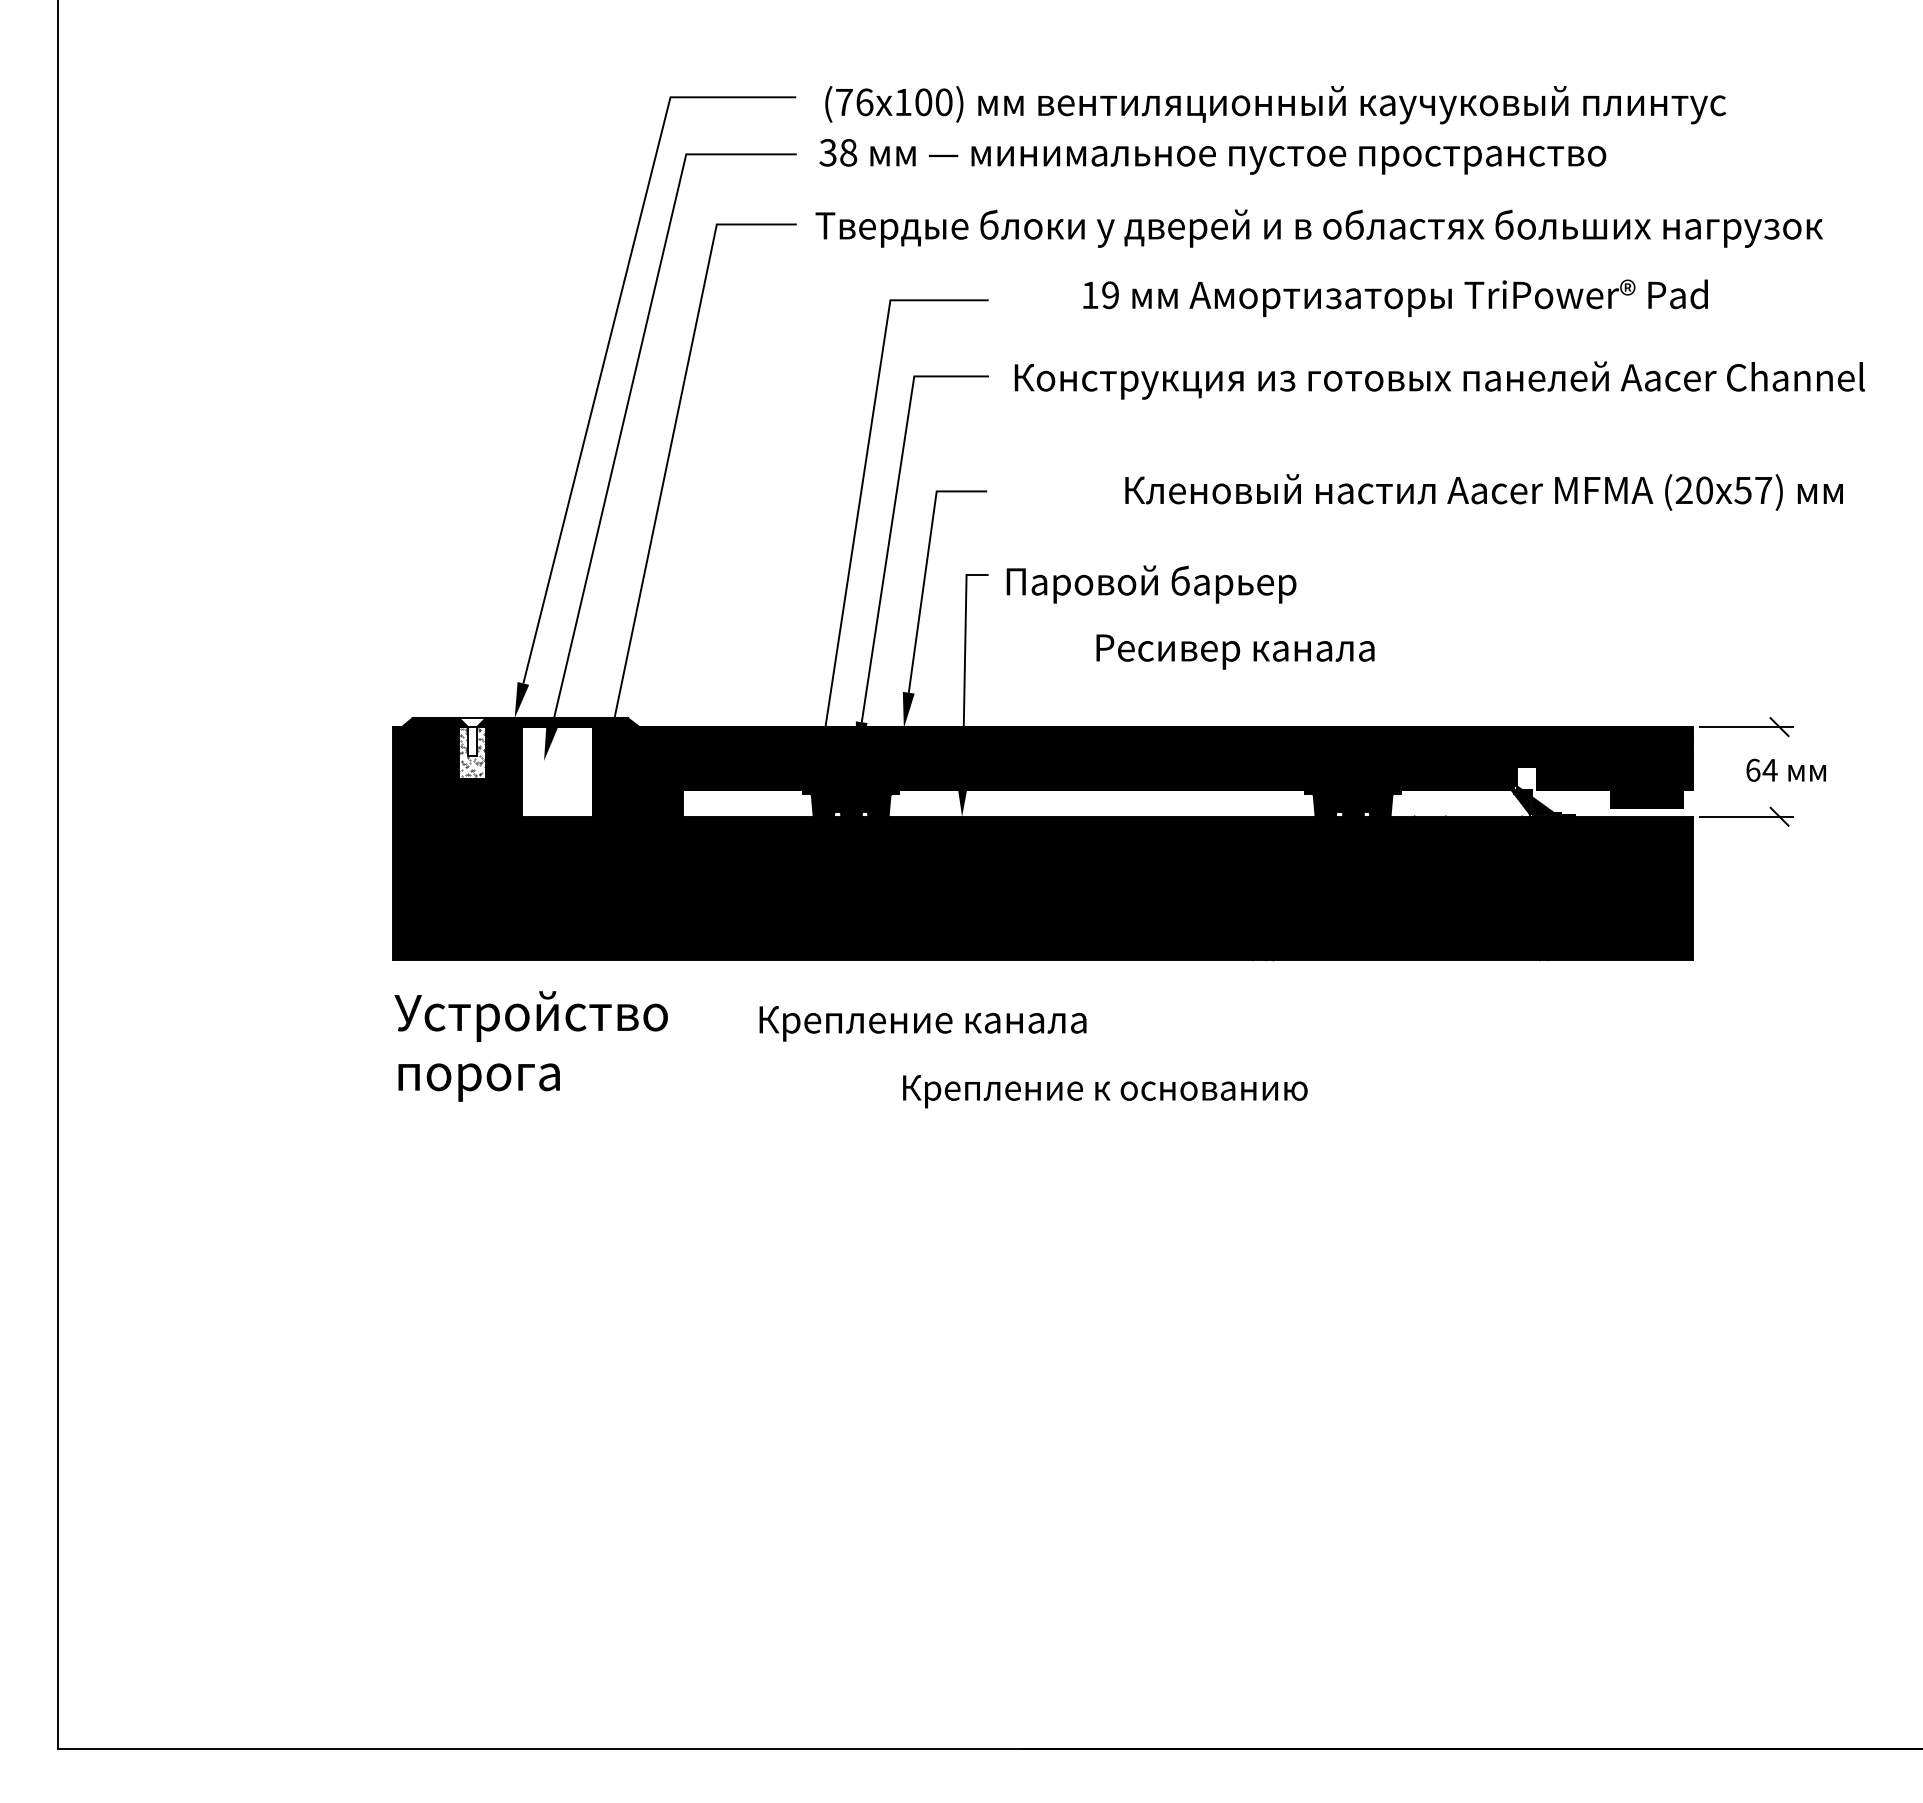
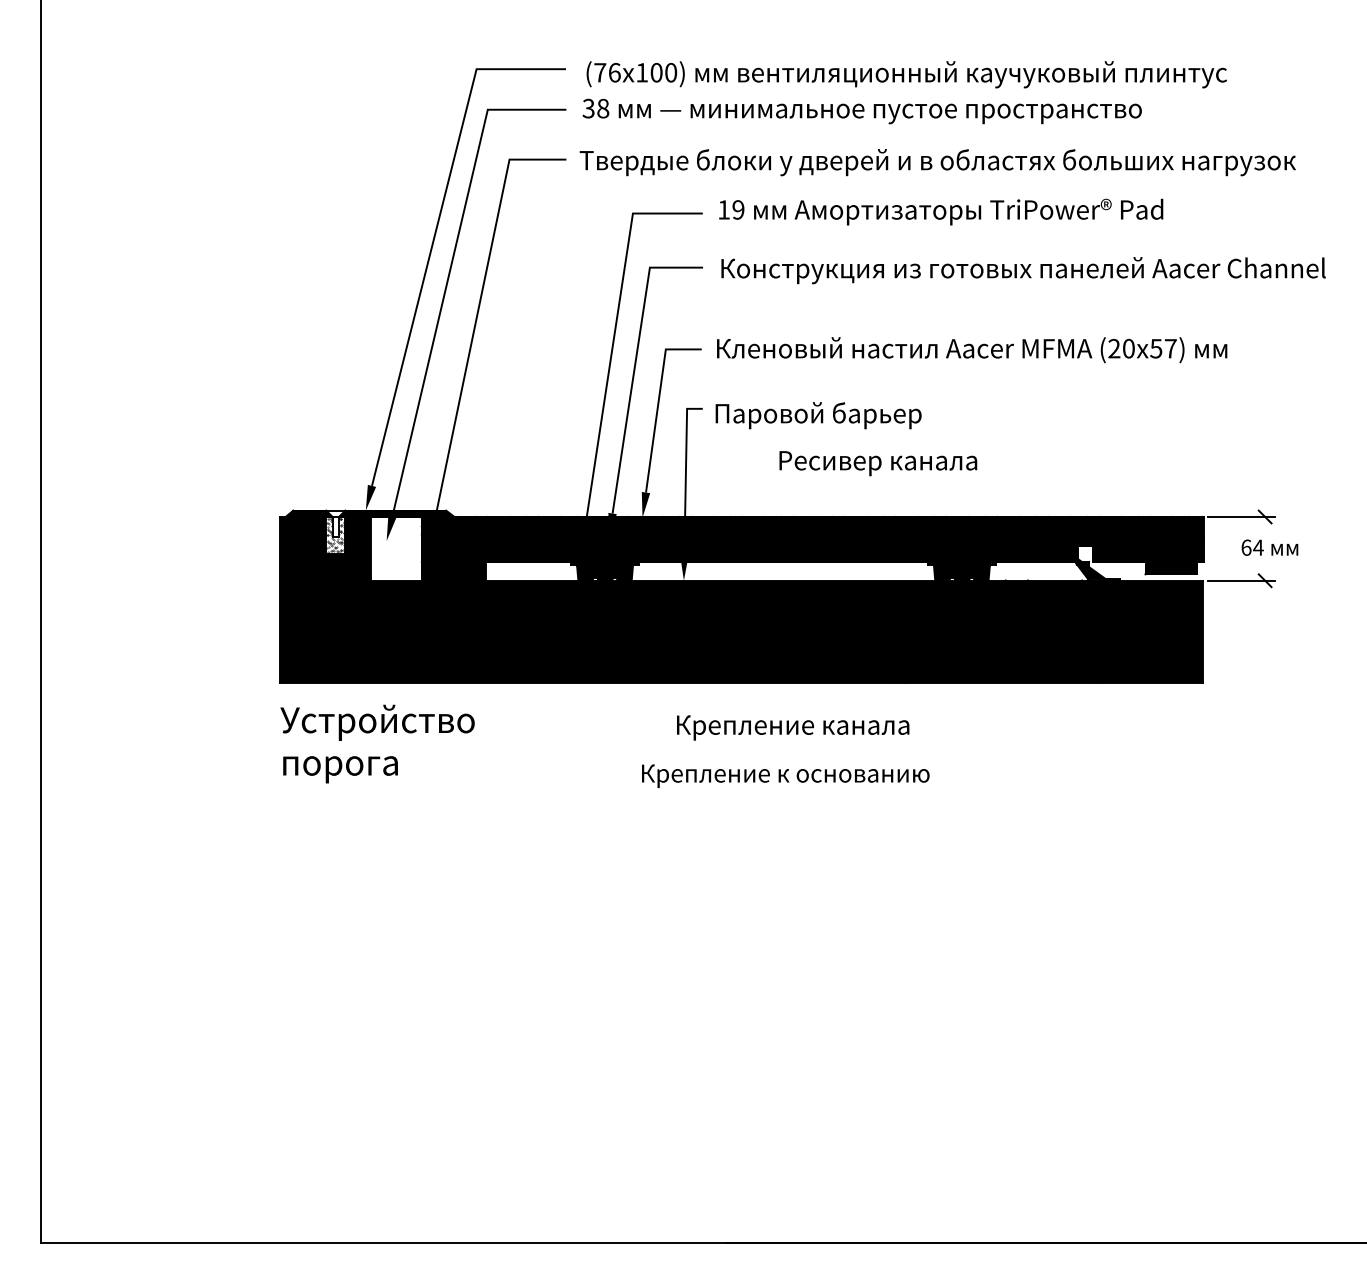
text: (1396, 297) -> (941, 211), moved
text: (1484, 492) -> (972, 350), moved
text: (923, 1023) -> (793, 727), moved

